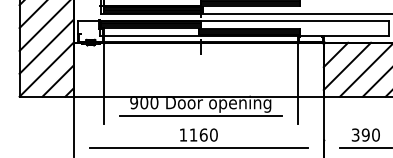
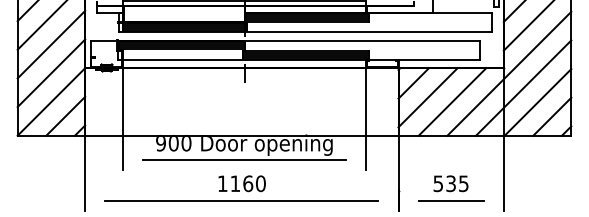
text: (366, 134) -> (451, 183), 390 -> 535

